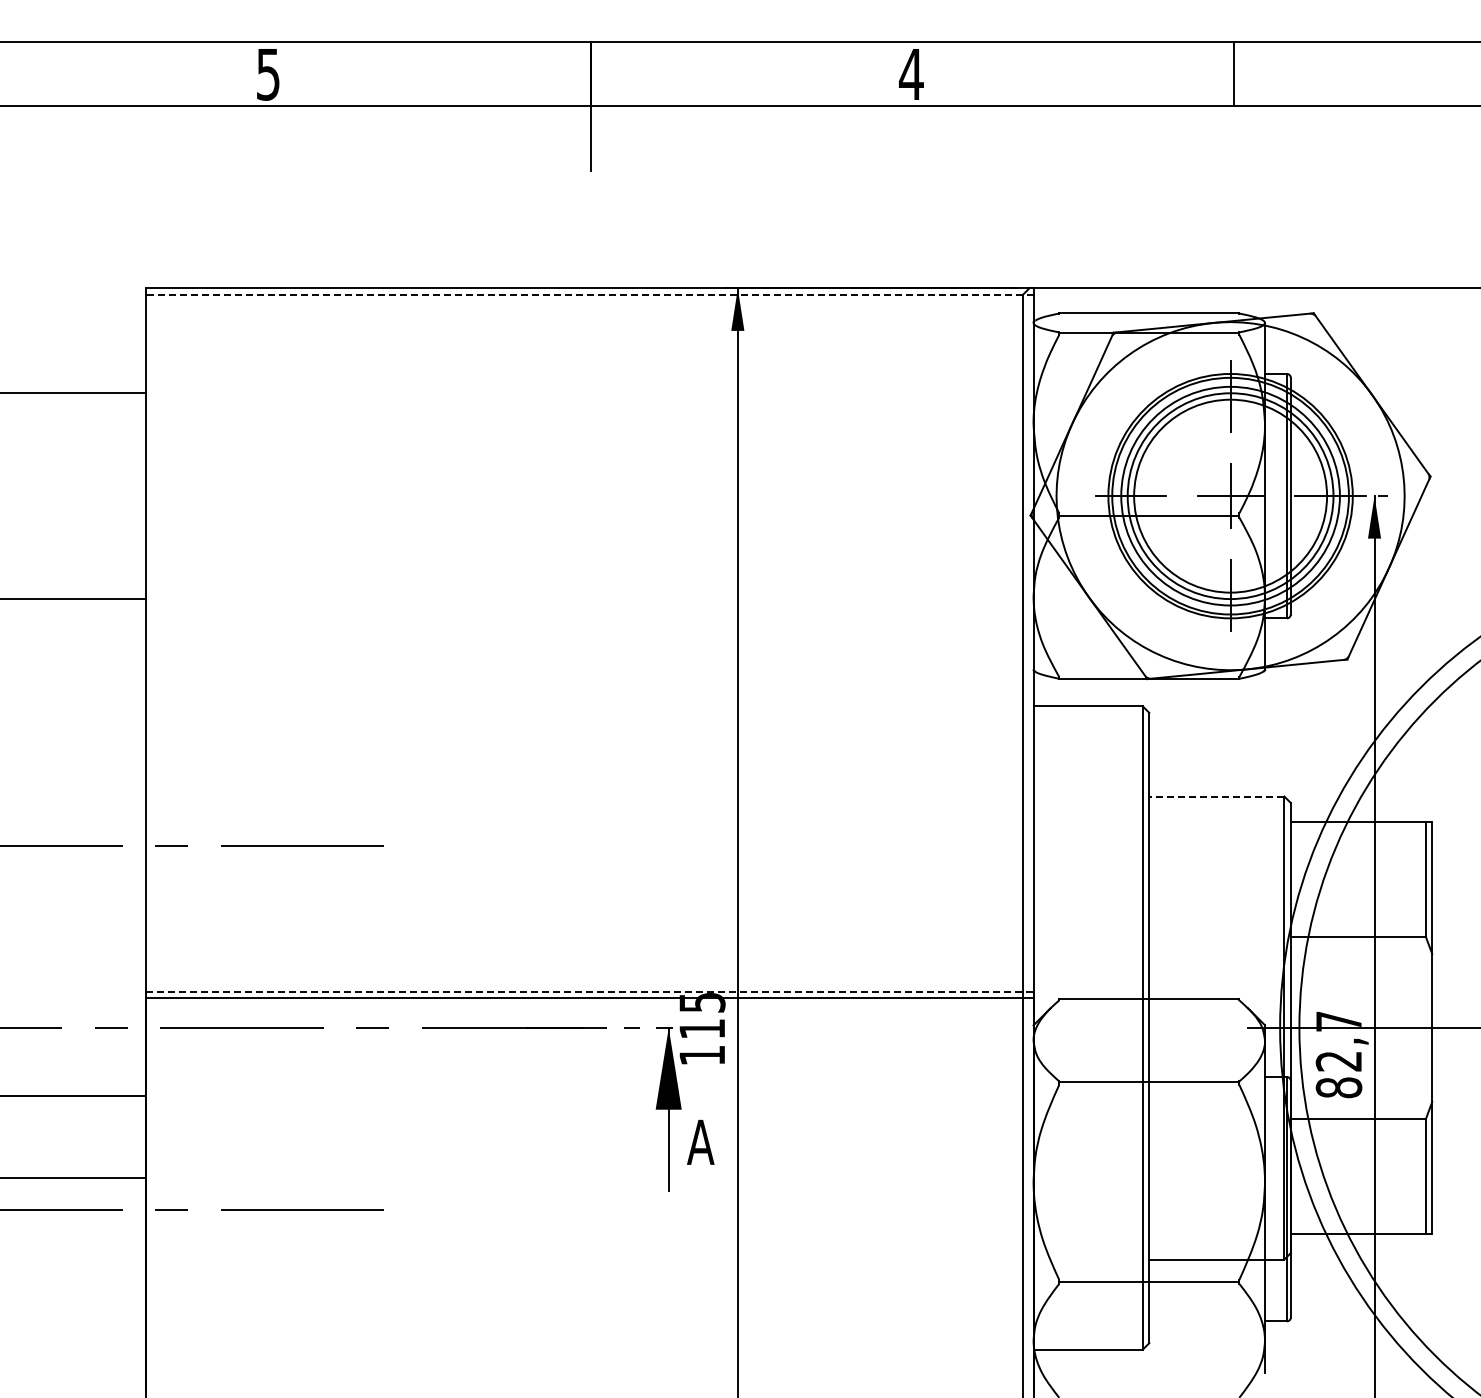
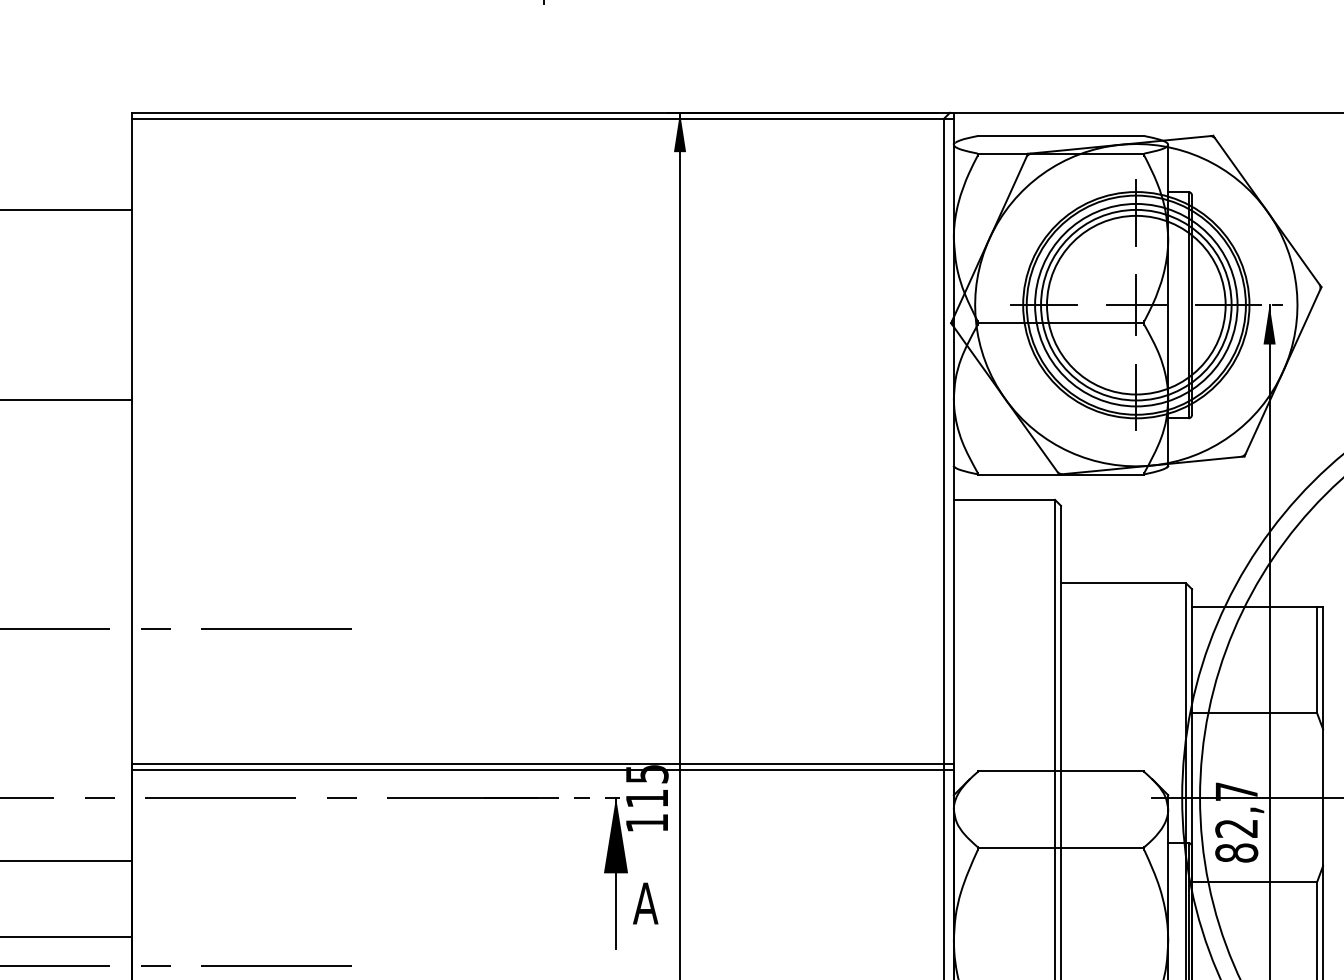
line: (589, 294) -> (542, 118), dashed -> solid
line: (1216, 796) -> (1123, 583), dashed -> solid
line: (589, 991) -> (542, 763), dashed -> solid

